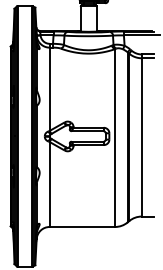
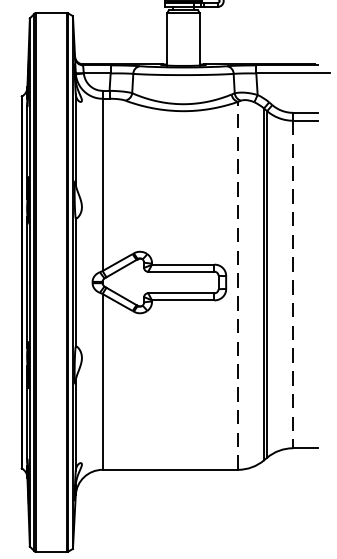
line: (141, 137) -> (292, 284), solid -> dashed
line: (115, 138) -> (238, 286), solid -> dashed

